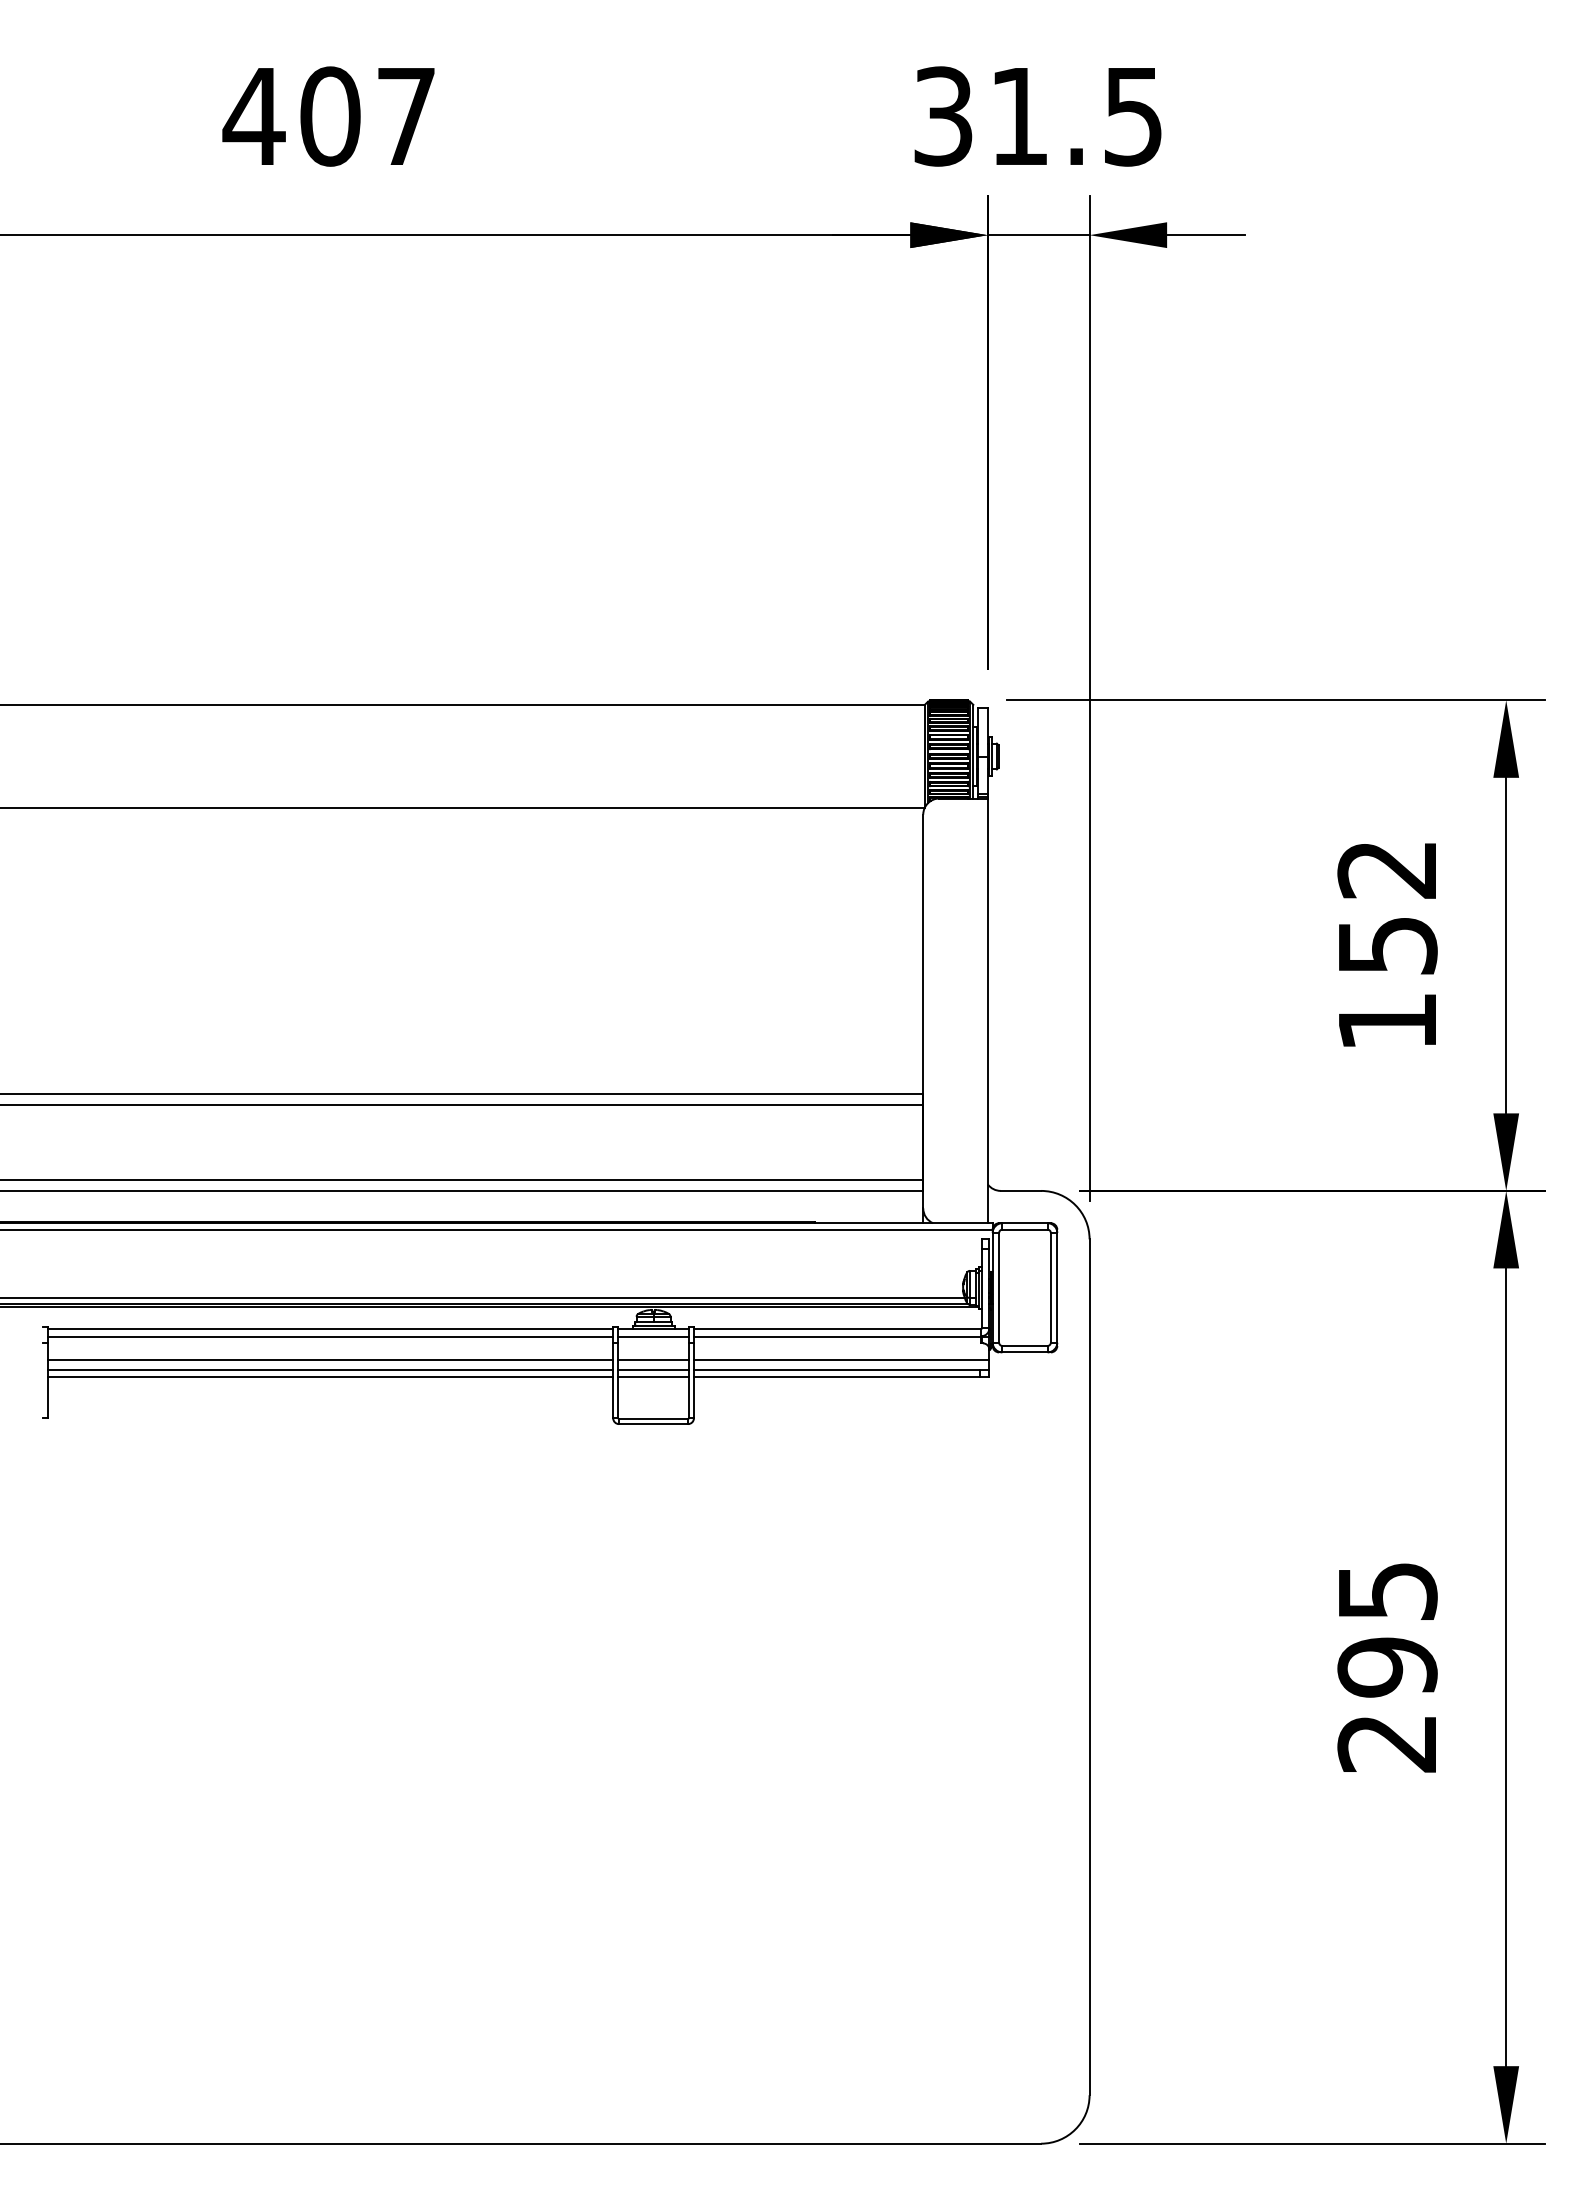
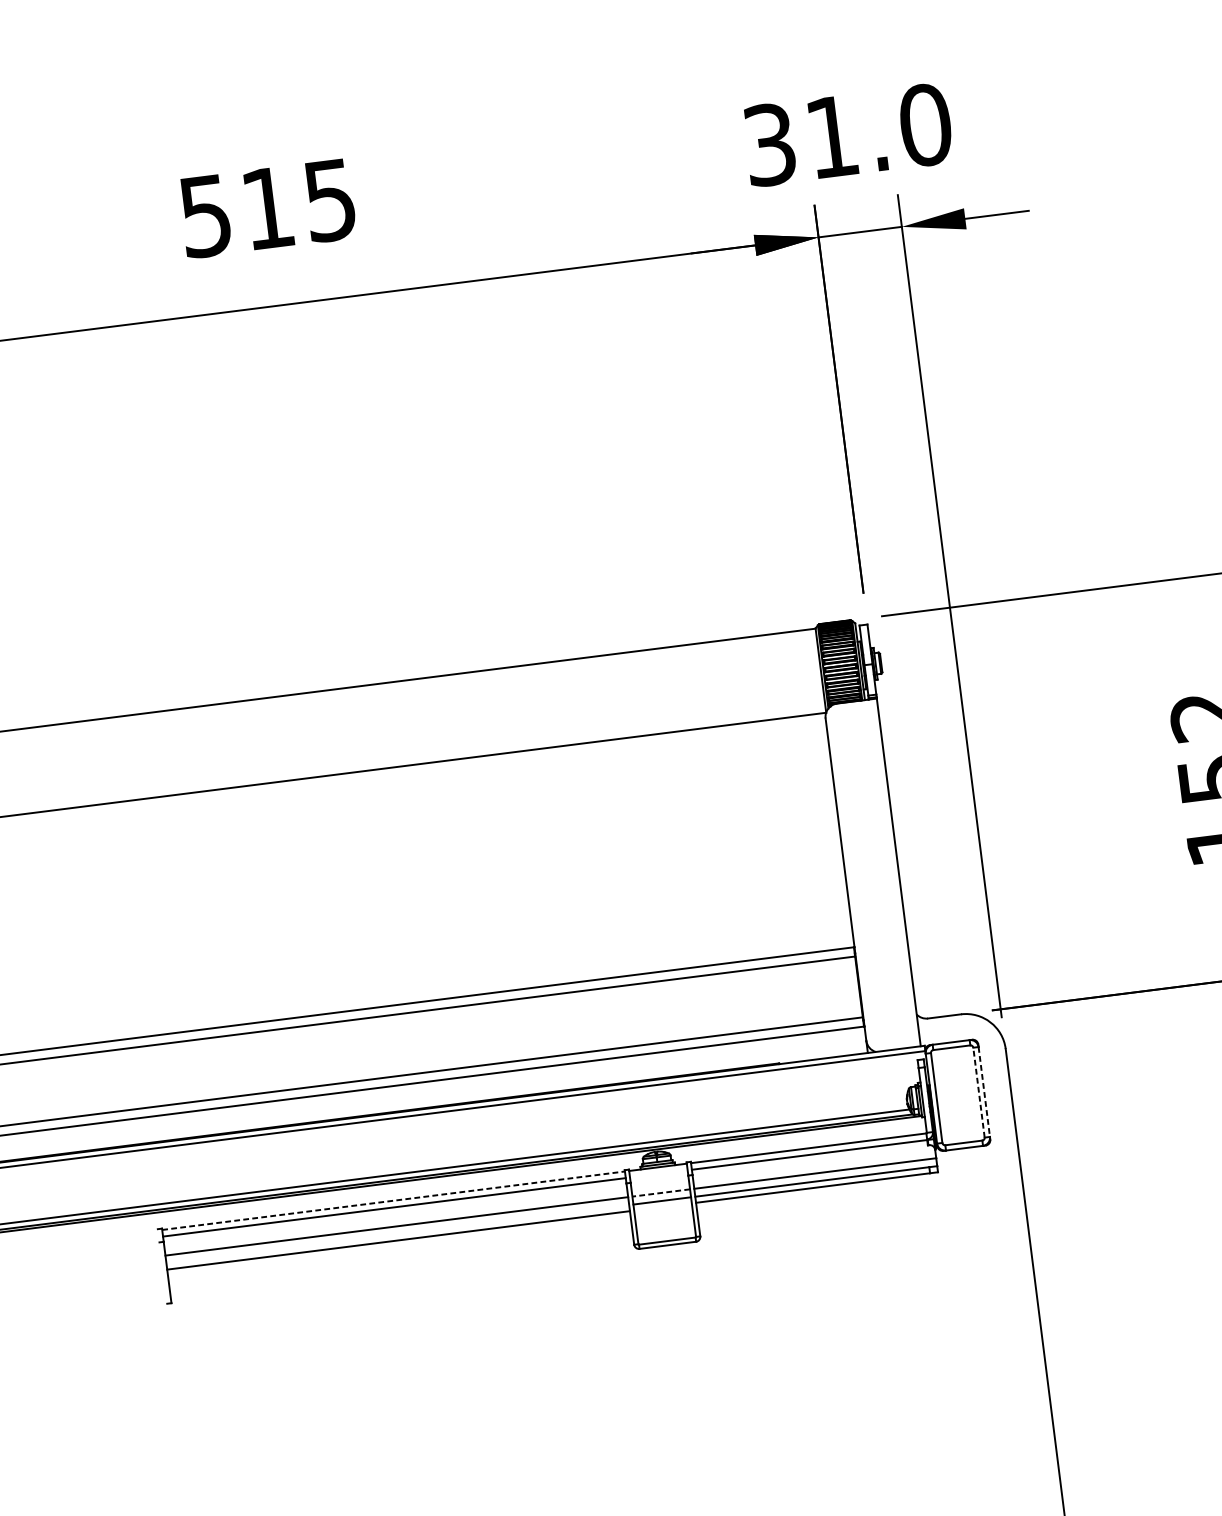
text: (328, 116) -> (266, 208), 407 -> 515
text: (1133, 116) -> (925, 125), 31.5 -> 31.0
line: (1050, 1287) -> (978, 1092), solid -> dashed
line: (1057, 1287) -> (984, 1091), solid -> dashed
line: (330, 1328) -> (393, 1200), solid -> dashed
line: (653, 1336) -> (658, 1173), removed
line: (653, 1360) -> (661, 1193), solid -> dashed
line: (330, 1369) -> (397, 1234), removed
line: (653, 1377) -> (662, 1207), removed

